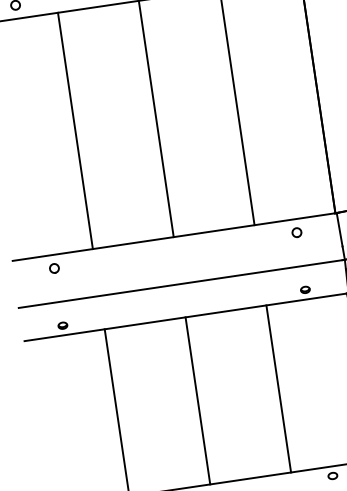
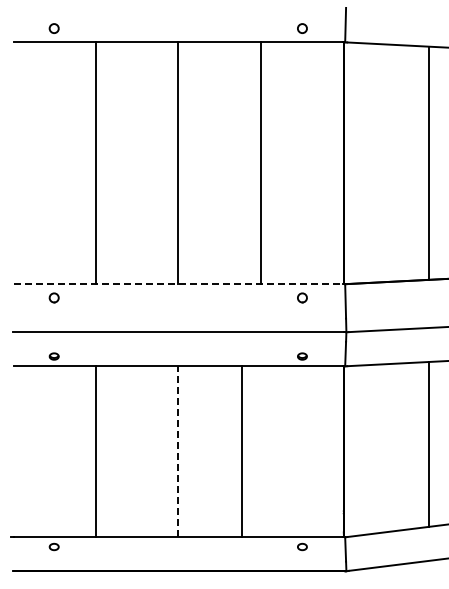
line: (173, 237) -> (178, 284), solid -> dashed
line: (279, 388) -> (242, 451), moved
line: (198, 400) -> (178, 451), solid -> dashed

